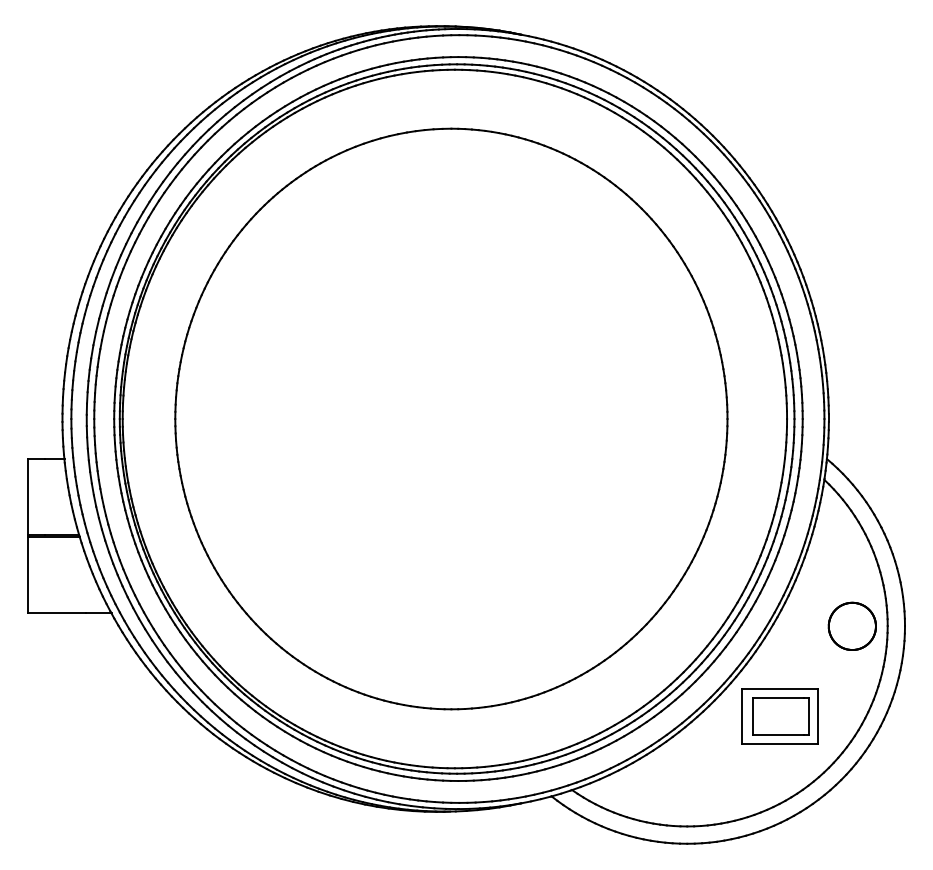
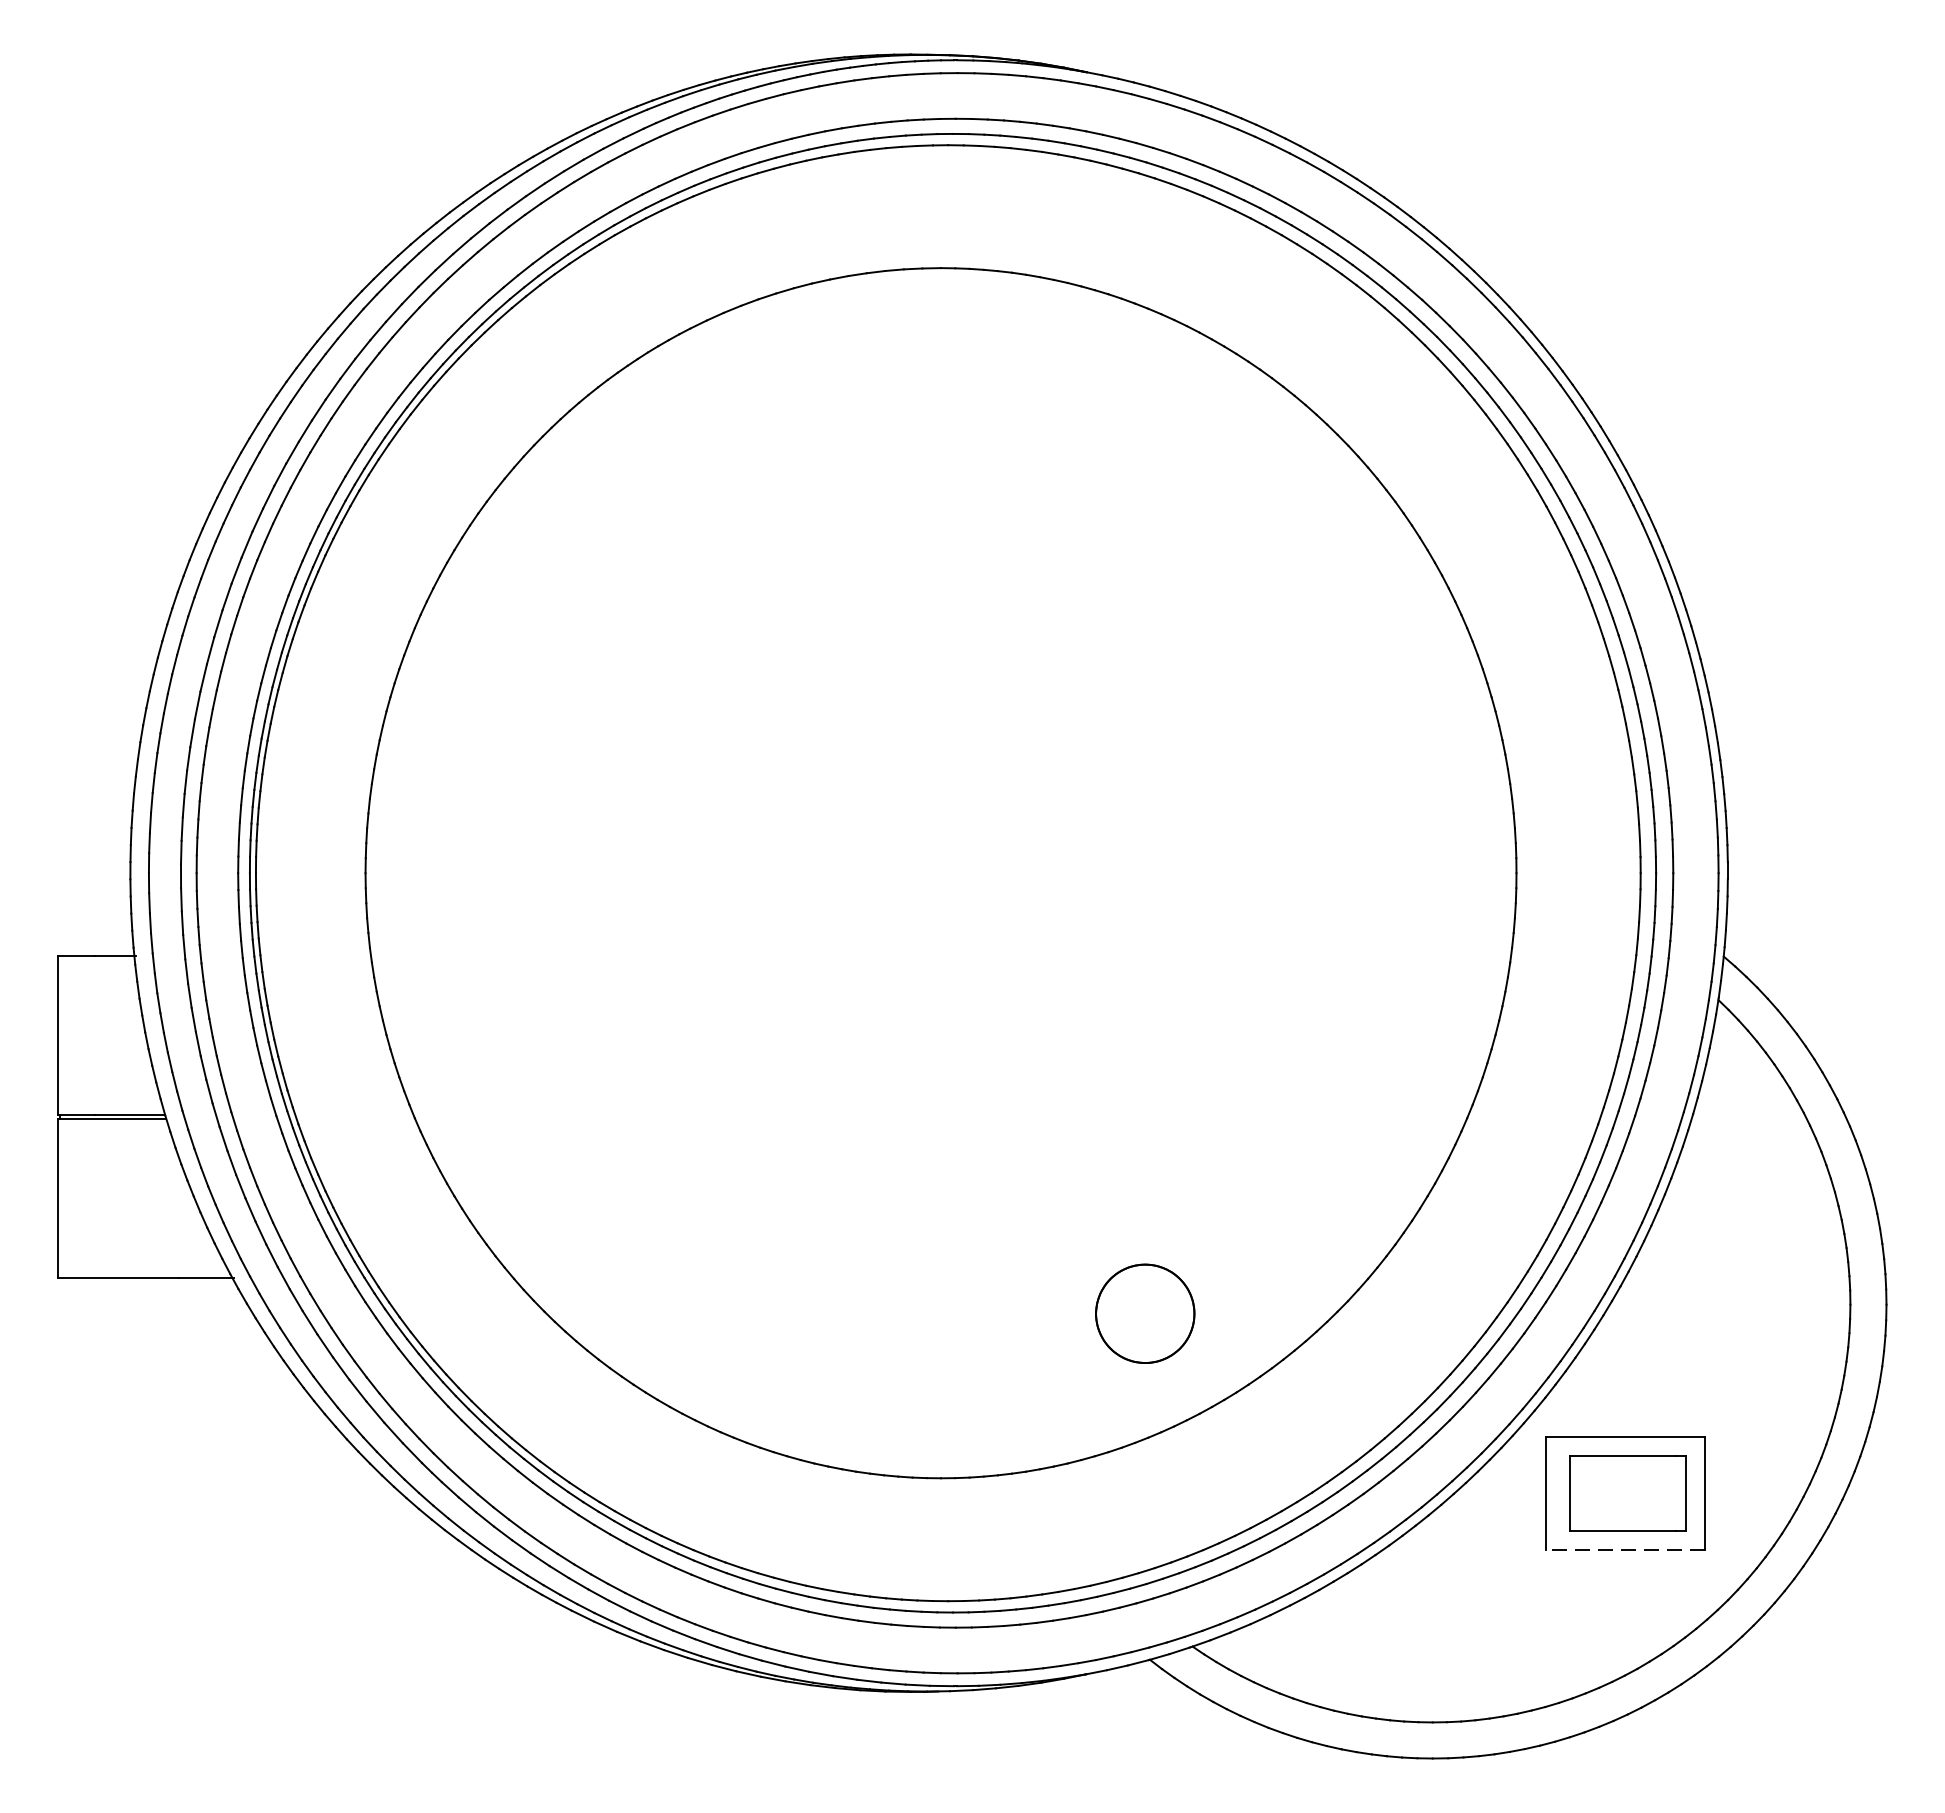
part: (851, 625) -> (1143, 1311), moved
line: (779, 743) -> (1624, 1549), solid -> dashed

